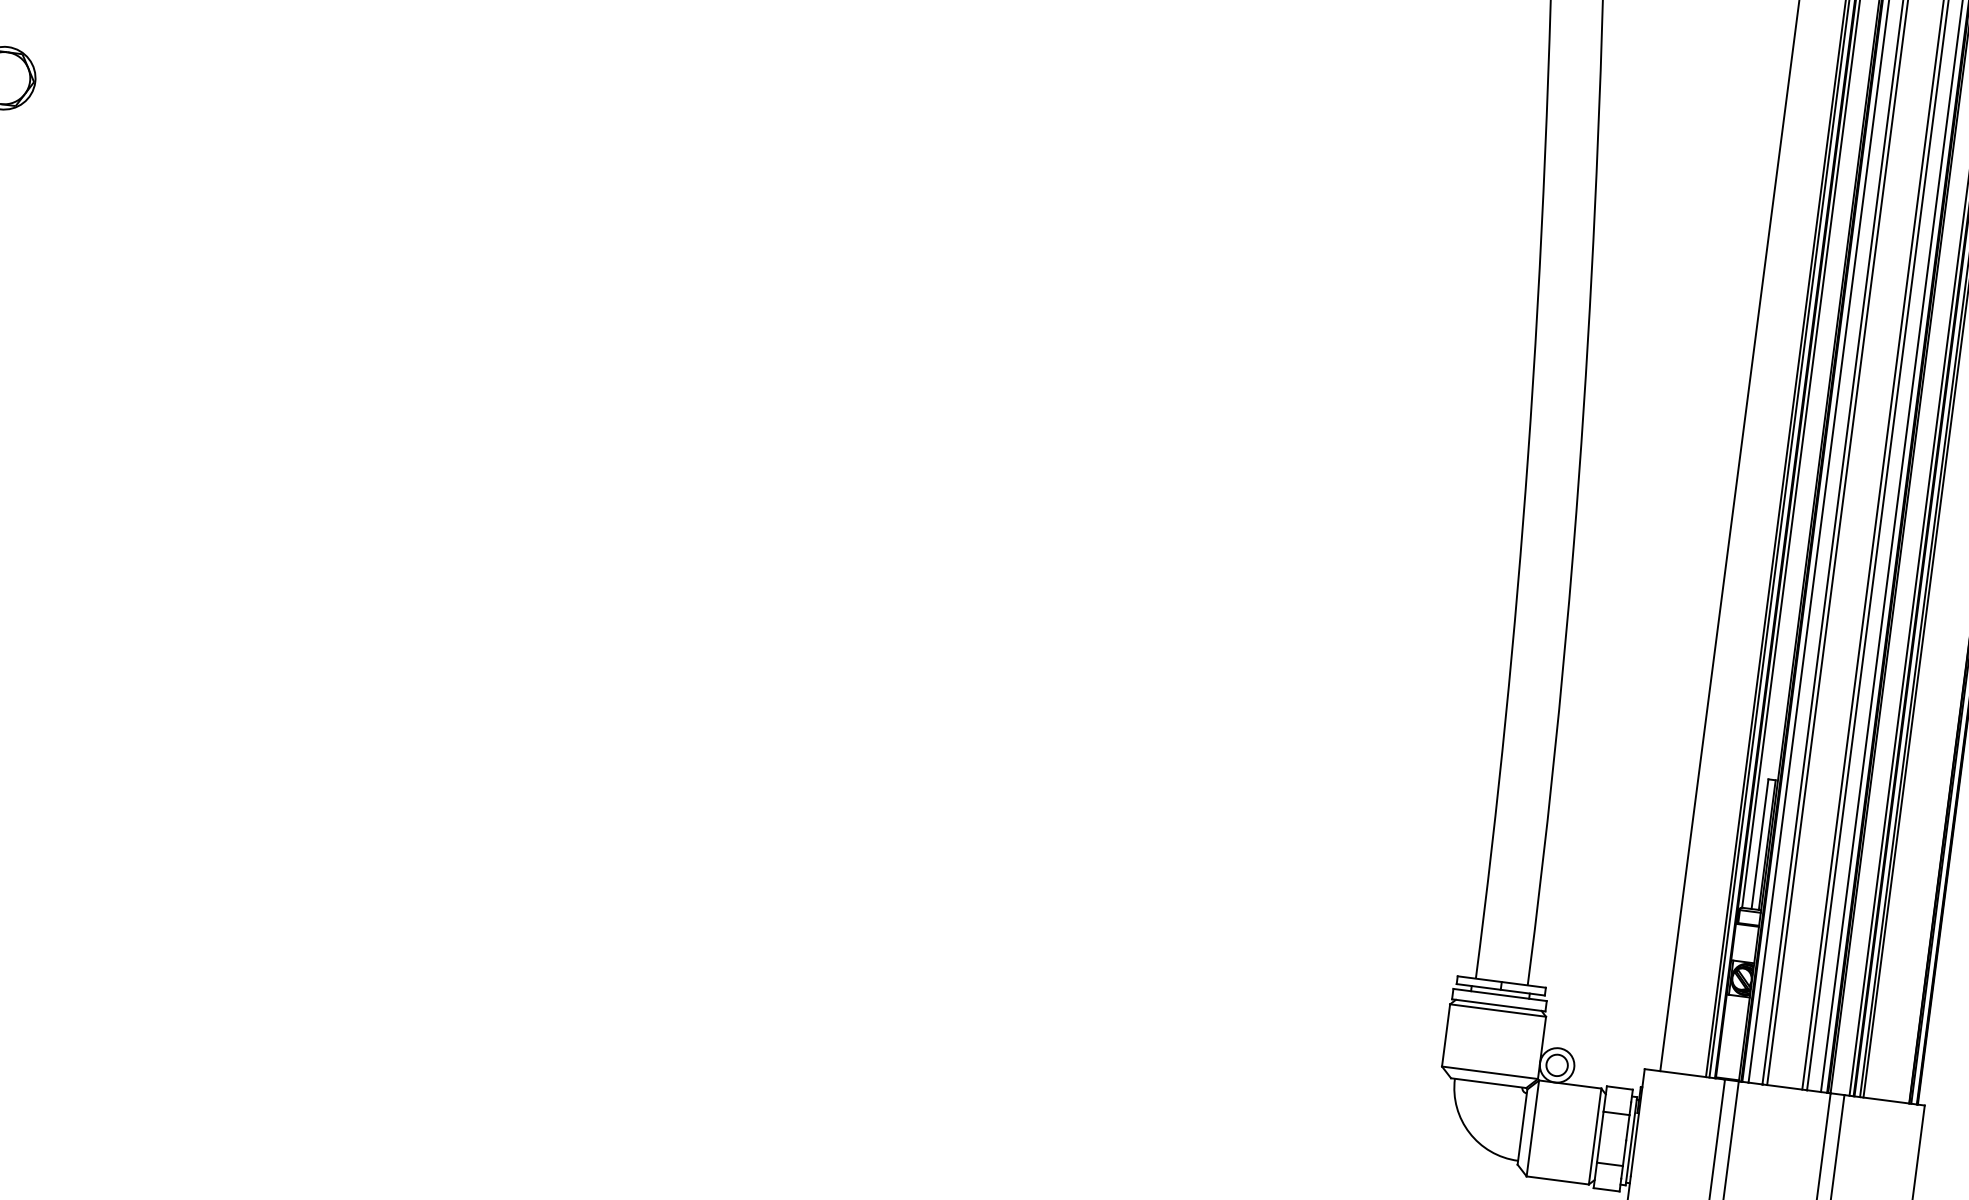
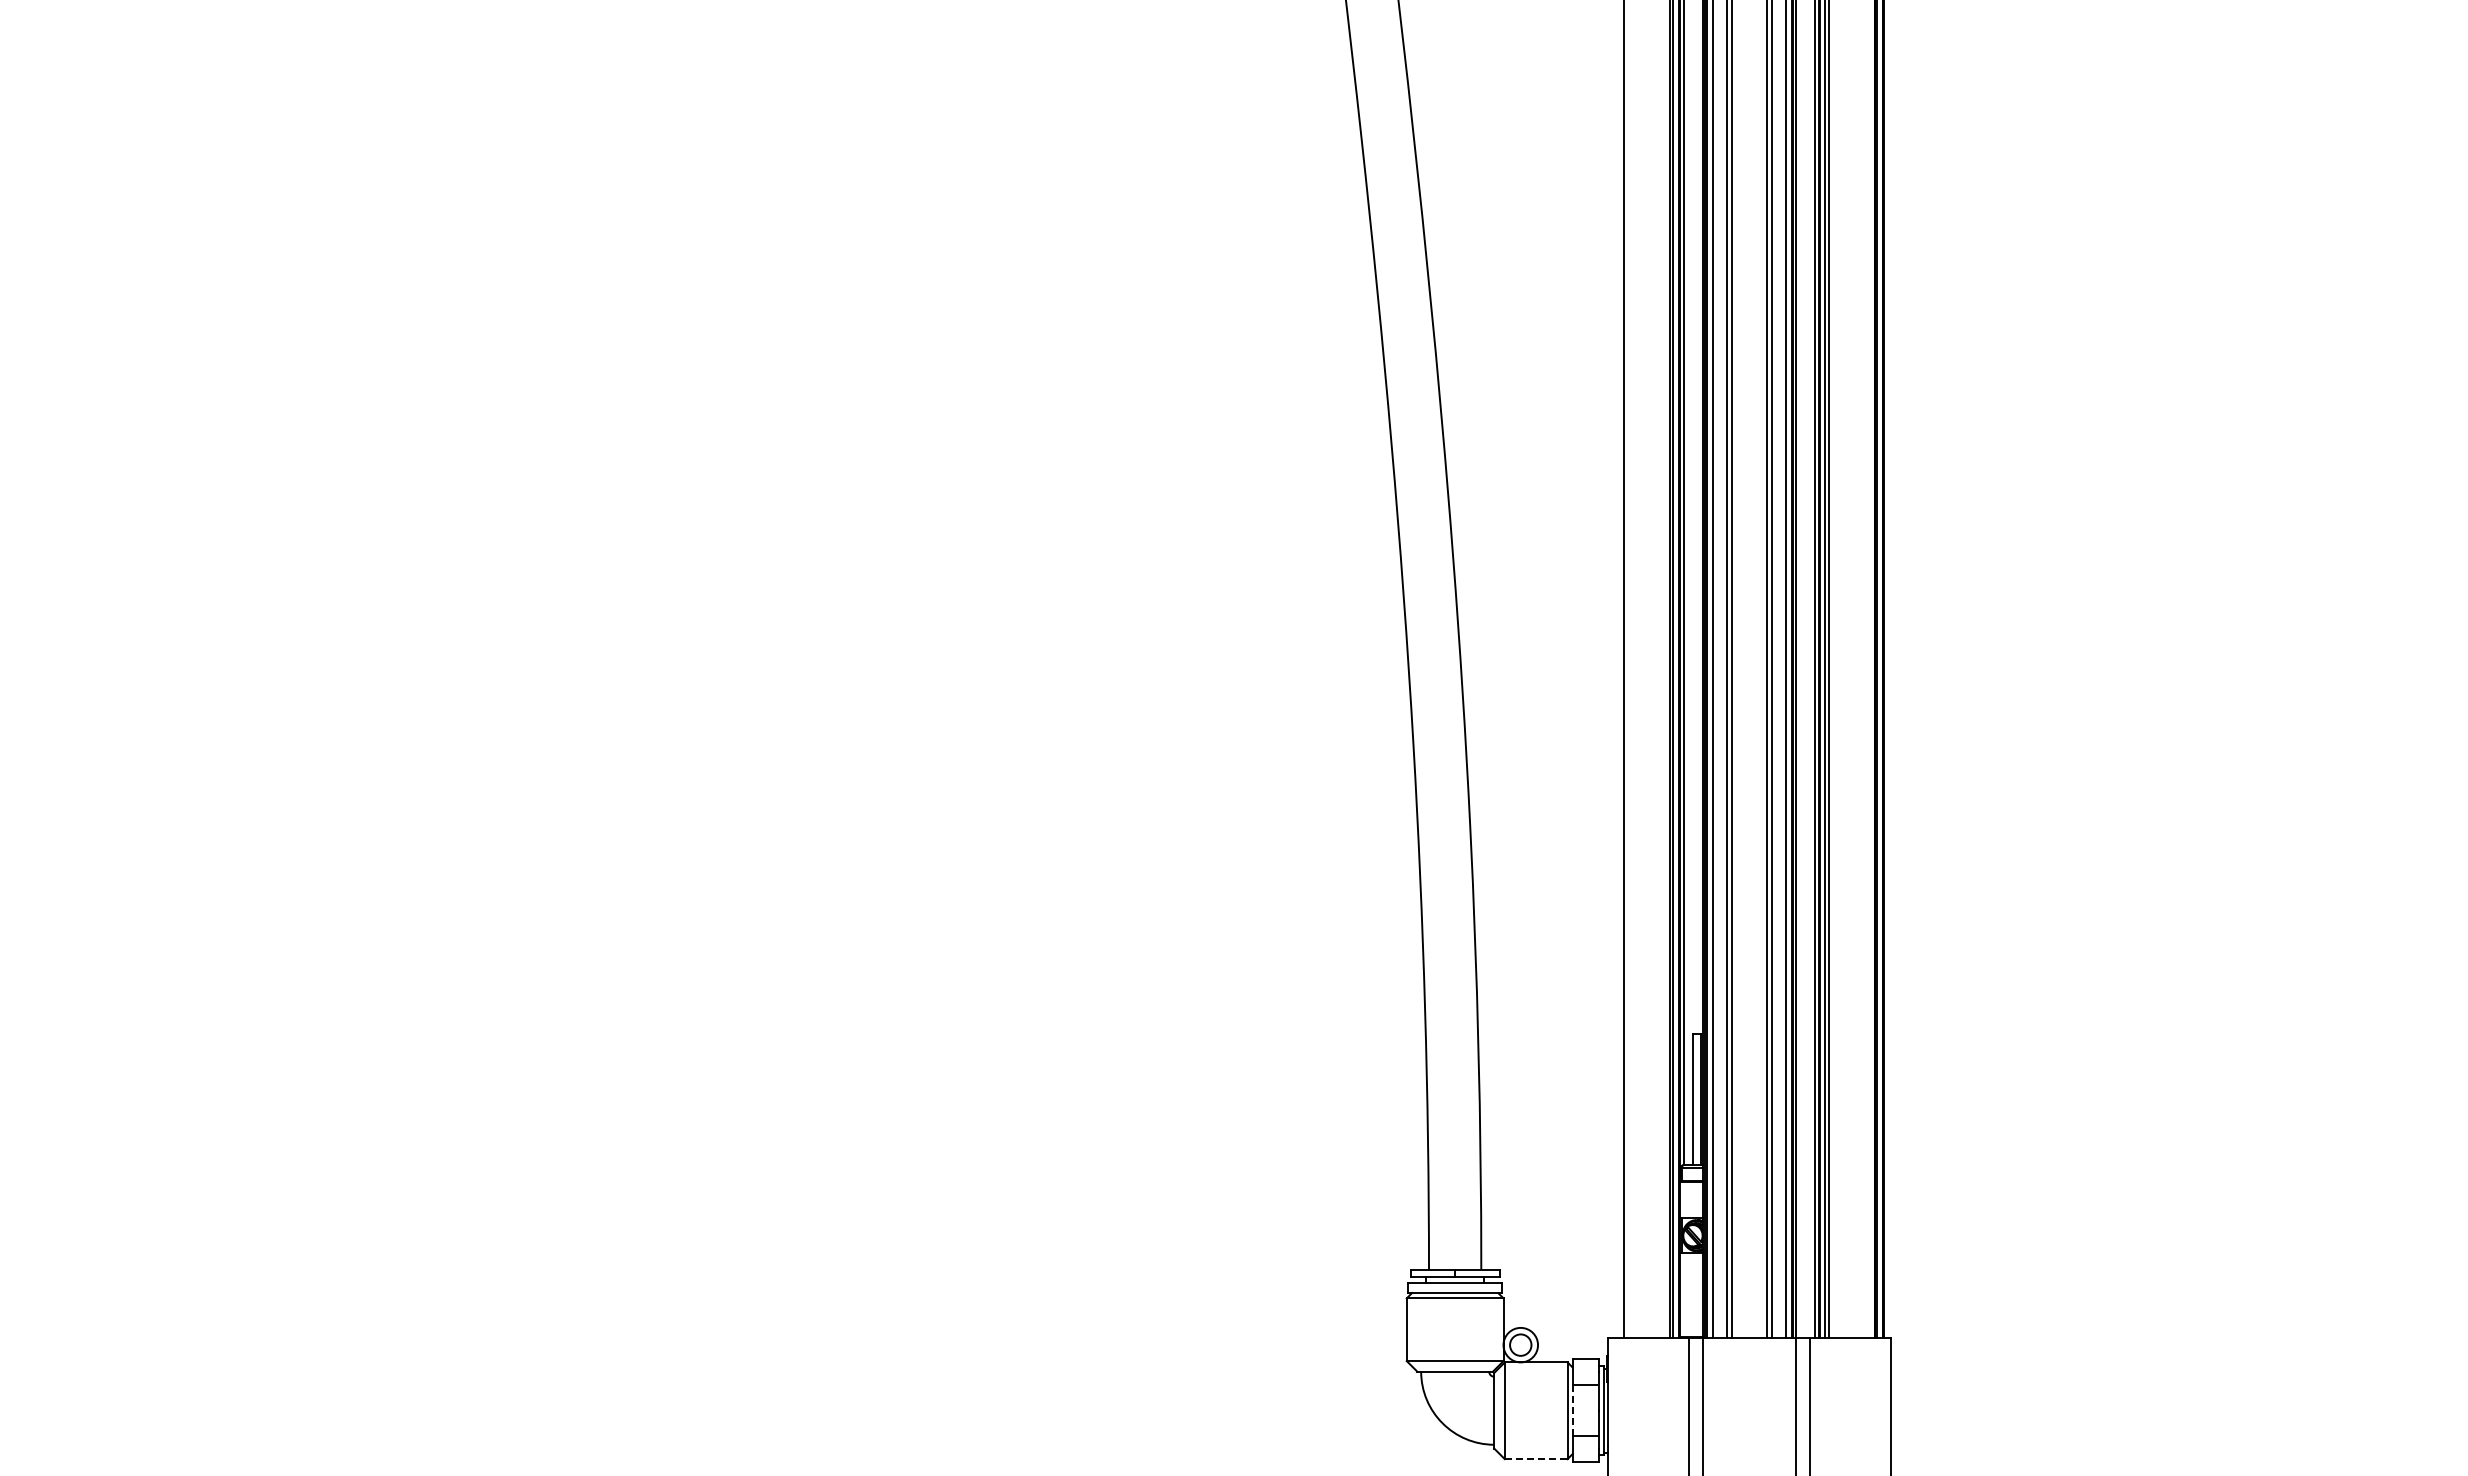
line: (1600, 1136) -> (1572, 1410), solid -> dashed
line: (1558, 1180) -> (1536, 1459), solid -> dashed

